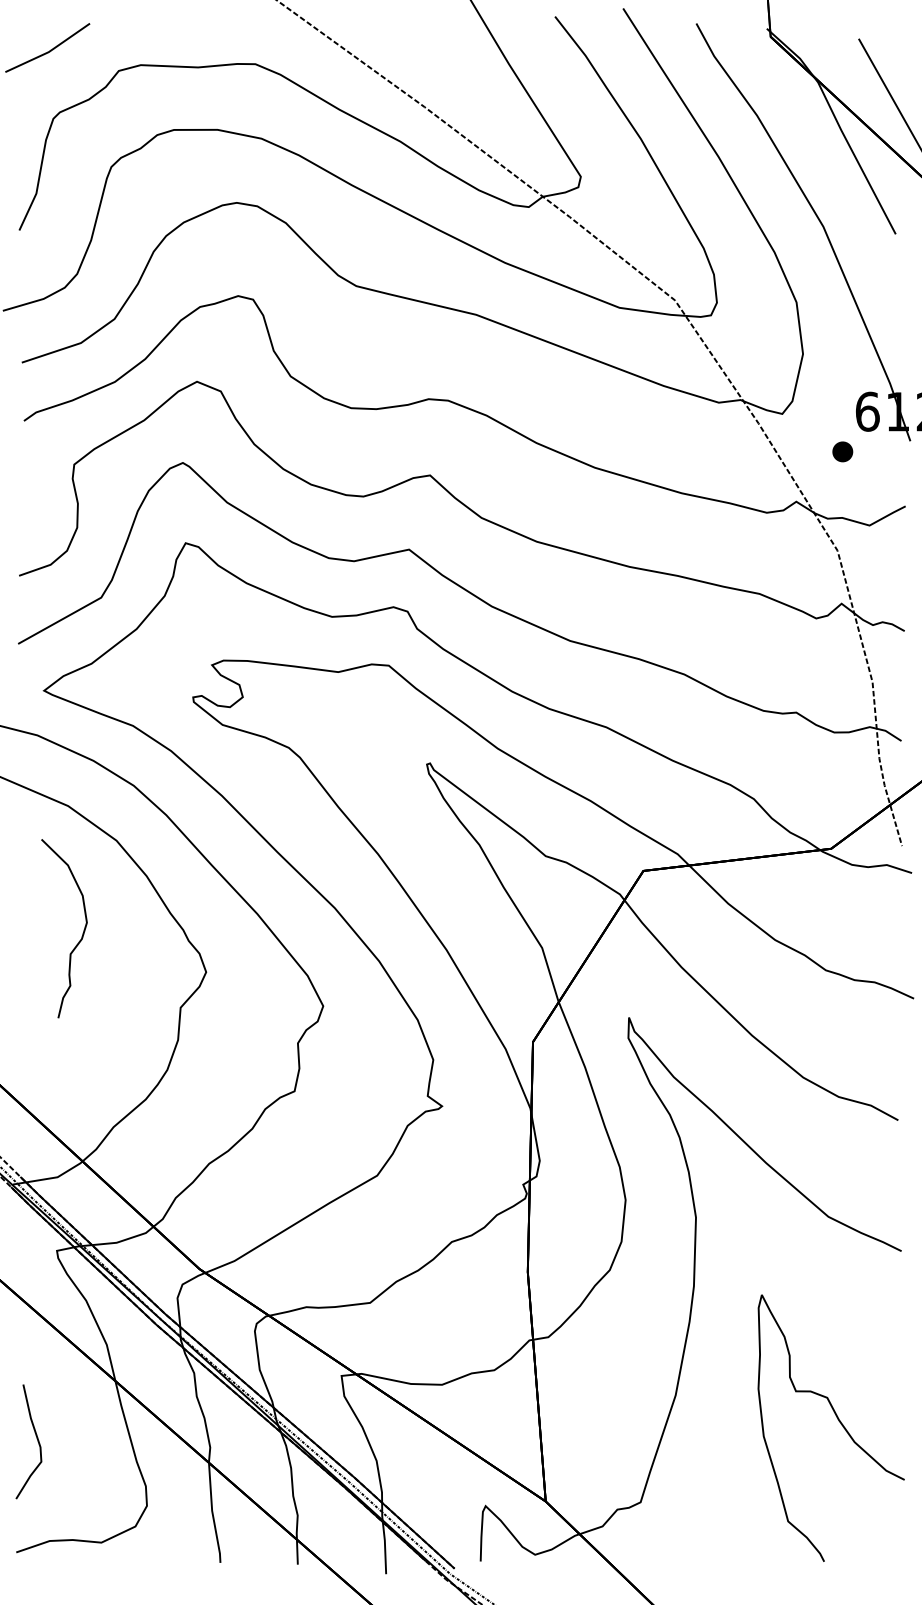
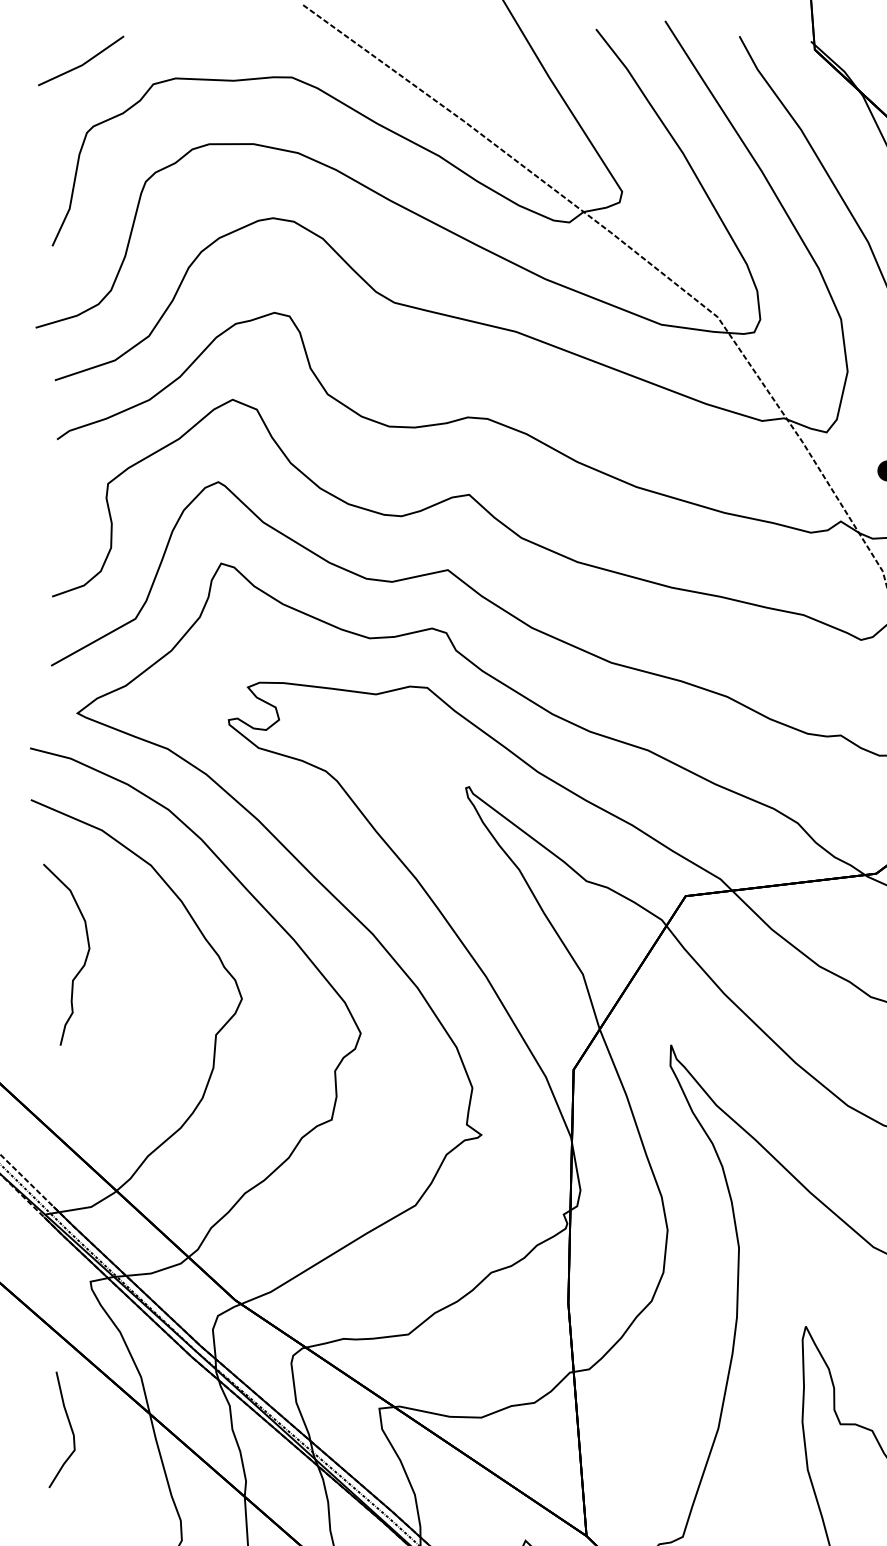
curve: (82, 933) -> (85, 959), moved
curve: (36, 1438) -> (69, 1426), moved

